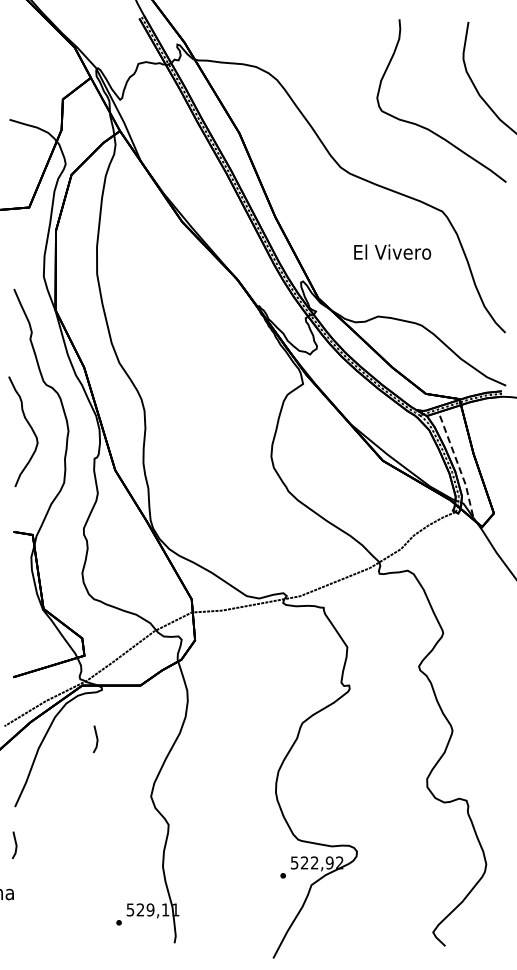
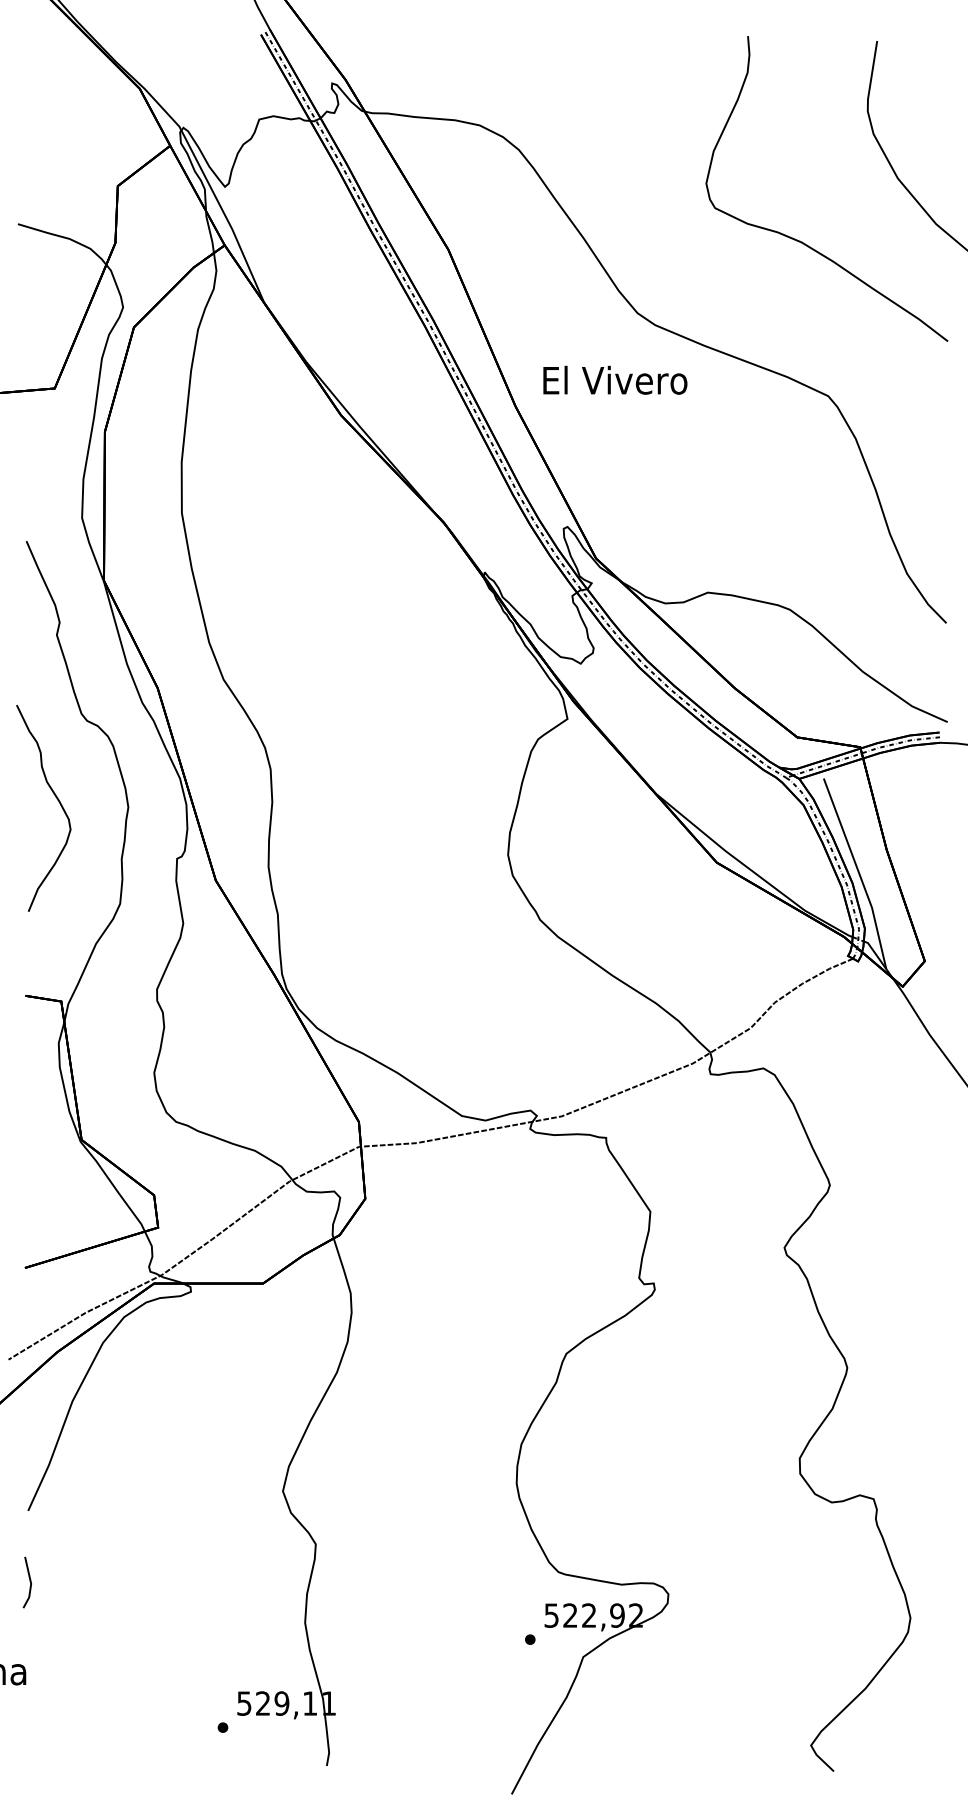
text: (392, 251) -> (615, 379), moved
line: (459, 467) -> (860, 875), dashed -> solid
line: (96, 739) -> (180, 1384), removed

